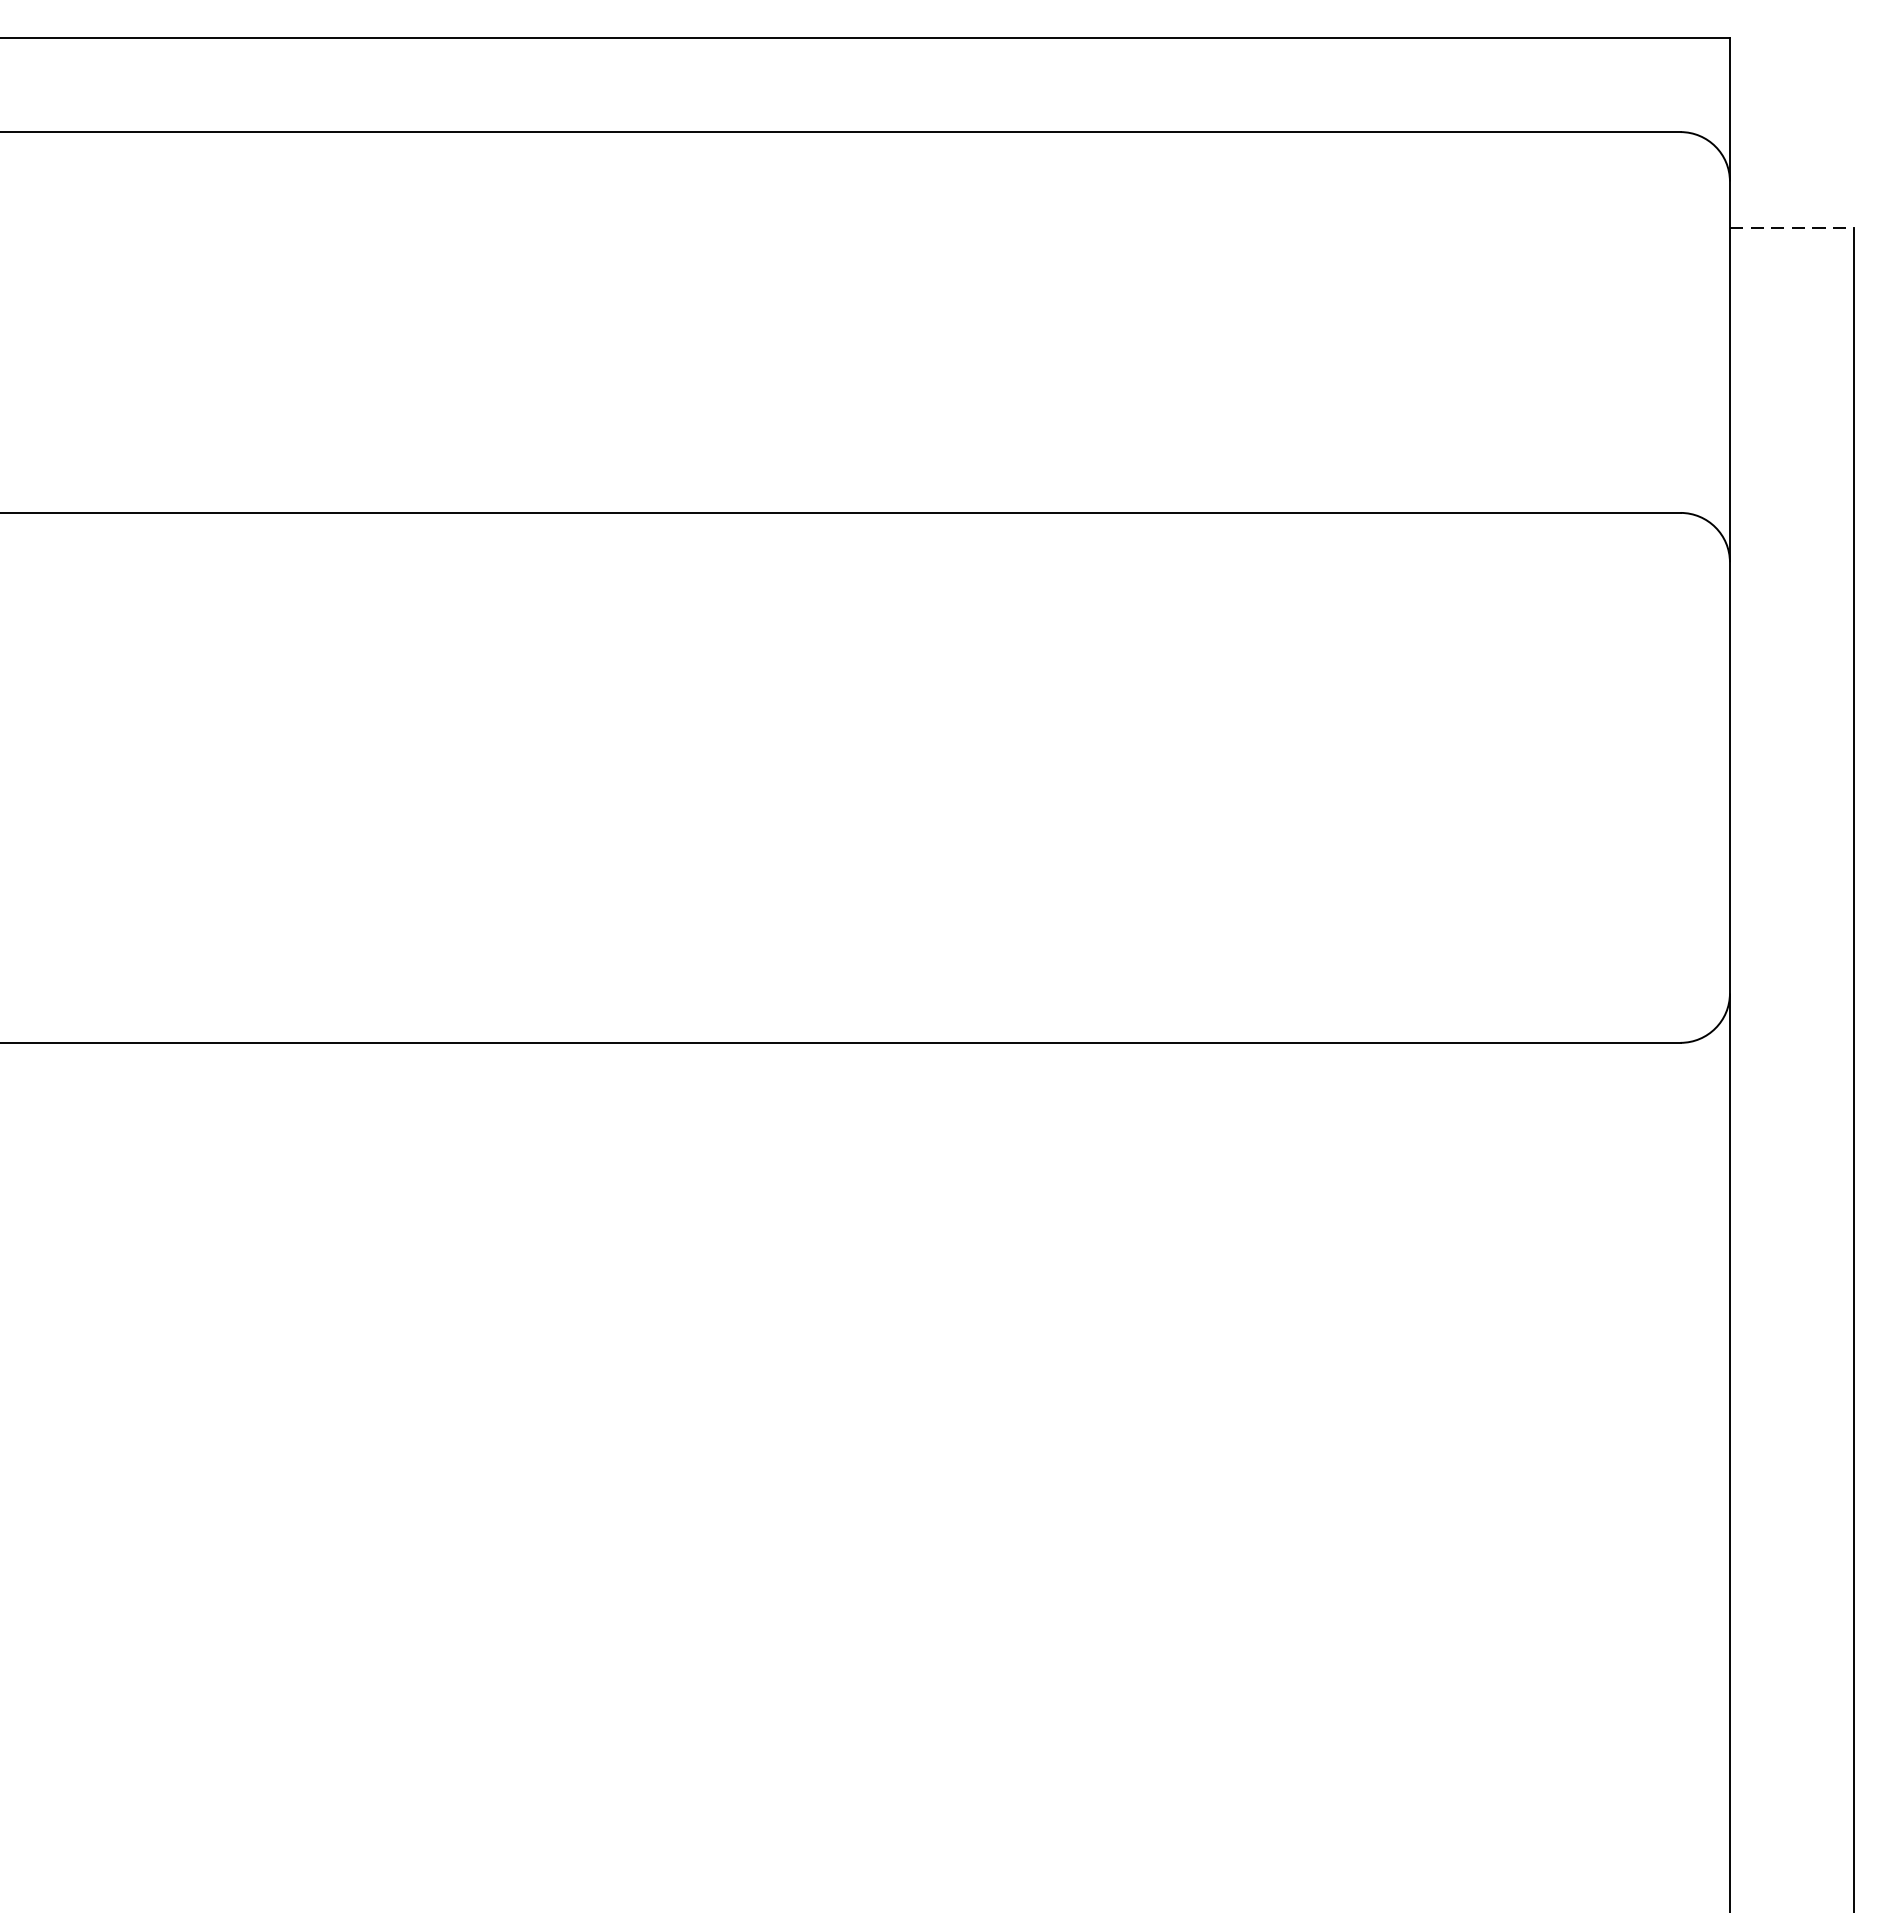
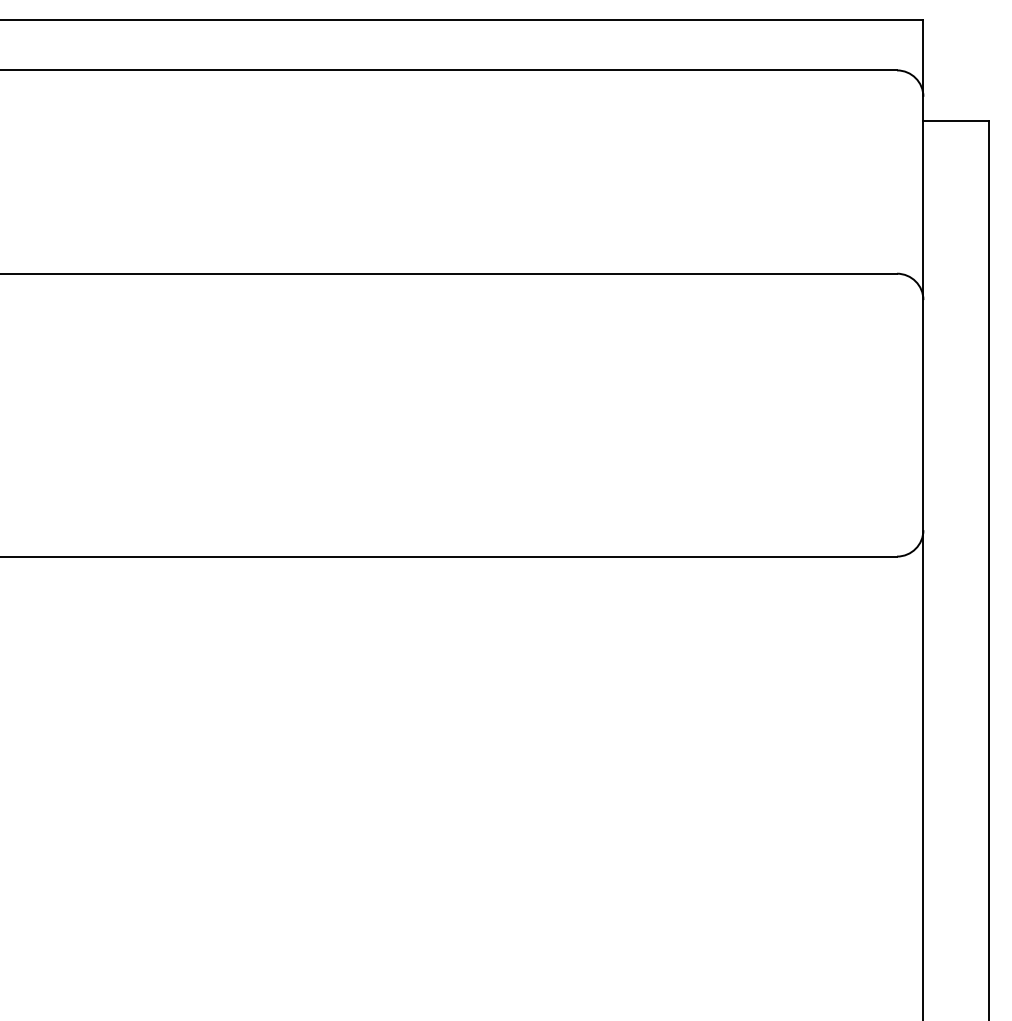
line: (1791, 227) -> (956, 121), dashed -> solid

